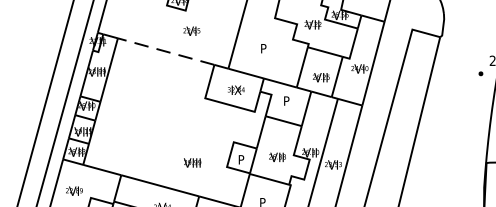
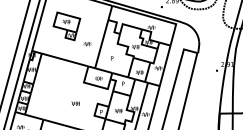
text: (191, 31) -> (87, 44), moved
line: (164, 50) -> (64, 59), dashed -> solid
text: (191, 162) -> (75, 103), moved

